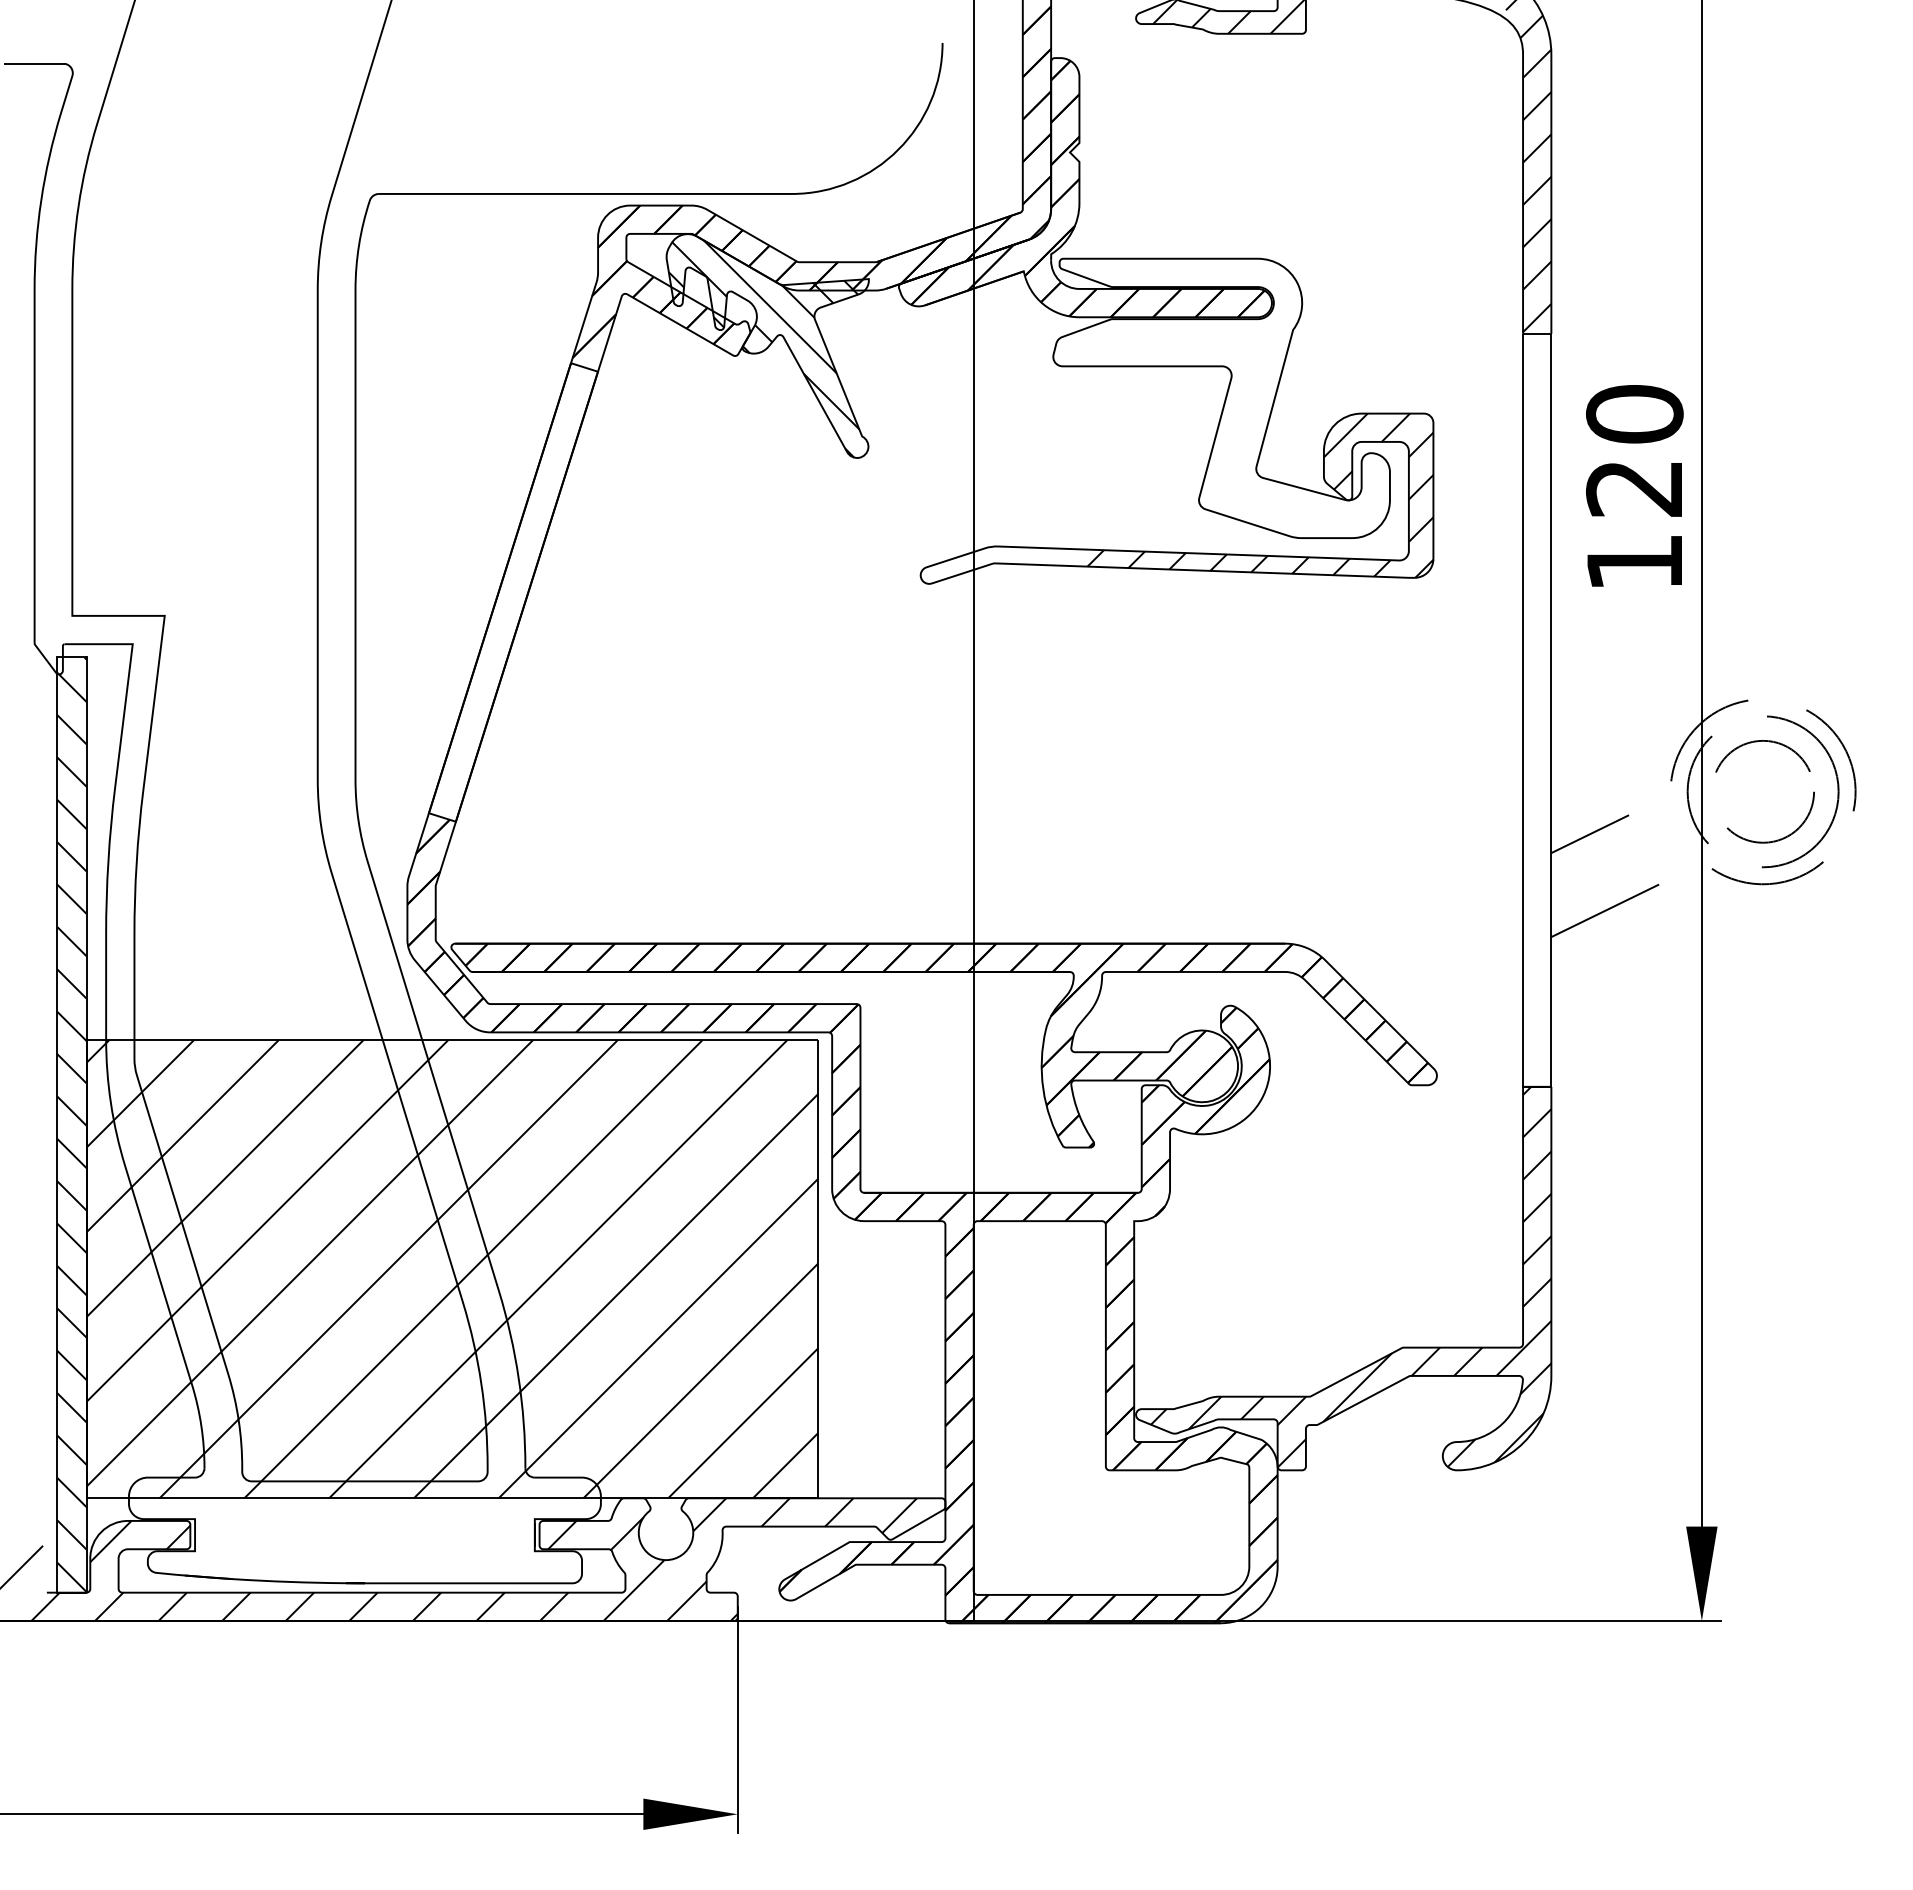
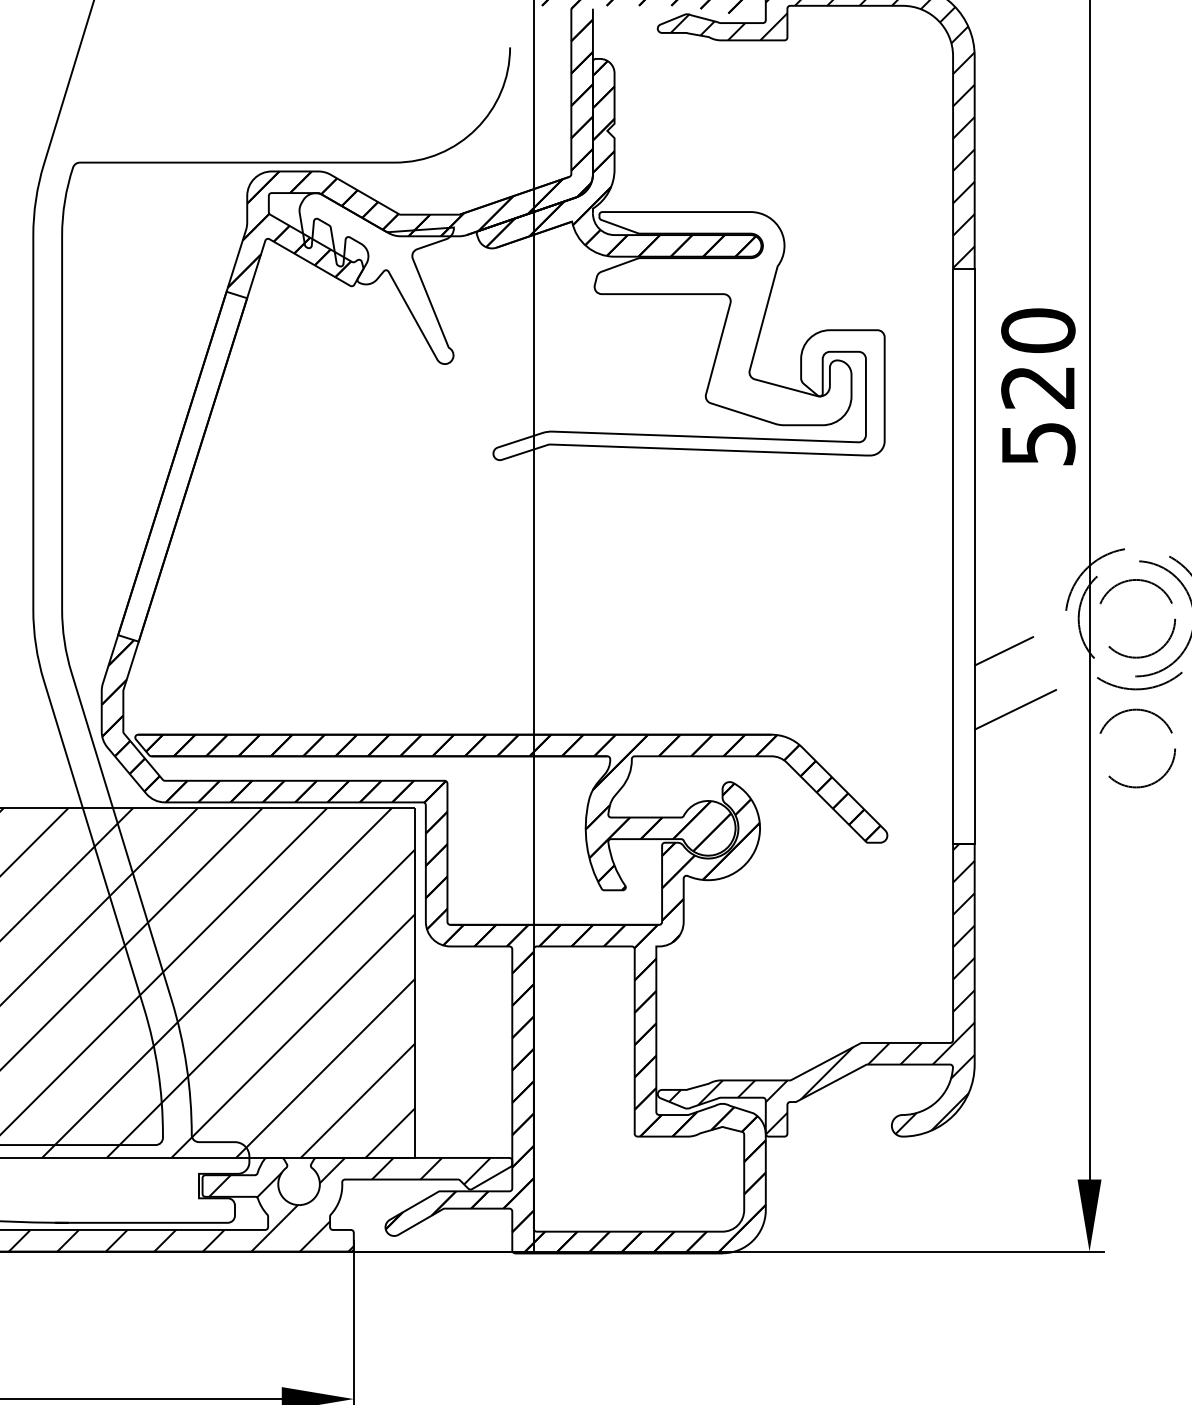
hatch: (763, 348) -> (373, 280), removed
hatch: (1260, 495) -> (752, 392), removed
text: (1635, 562) -> (1038, 443), 120 -> 520
circle: (1764, 961) -> (1137, 748), added

